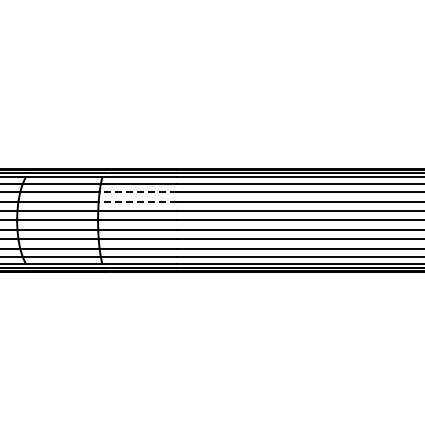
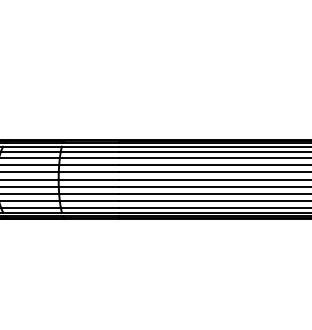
line: (138, 192) -> (89, 158), dashed -> solid
line: (137, 201) -> (88, 165), dashed -> solid

